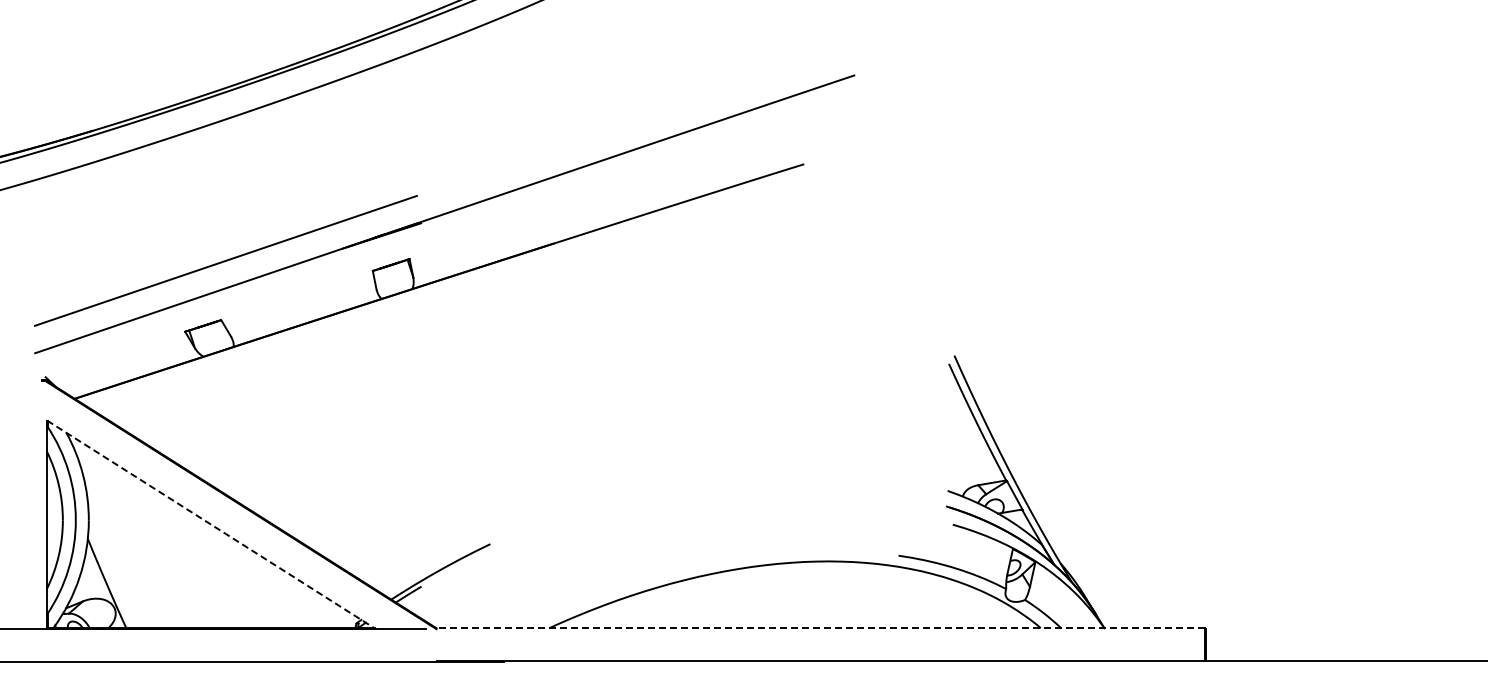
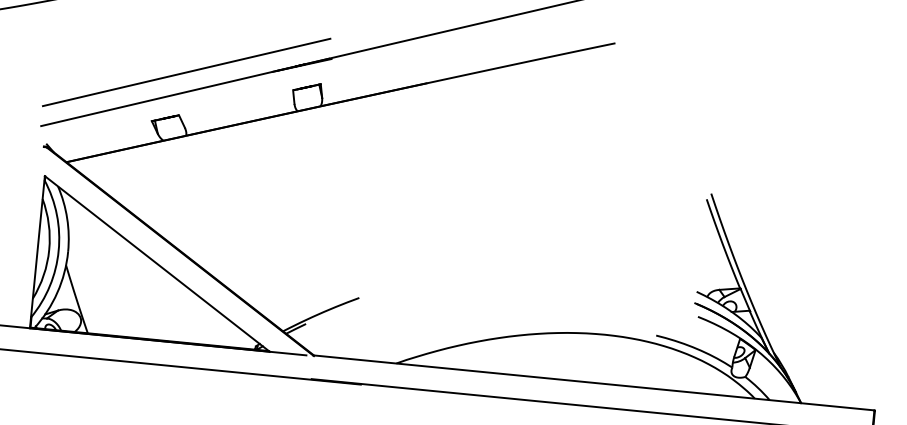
line: (211, 524) -> (157, 263), dashed -> solid
line: (819, 628) -> (593, 383), dashed -> solid

